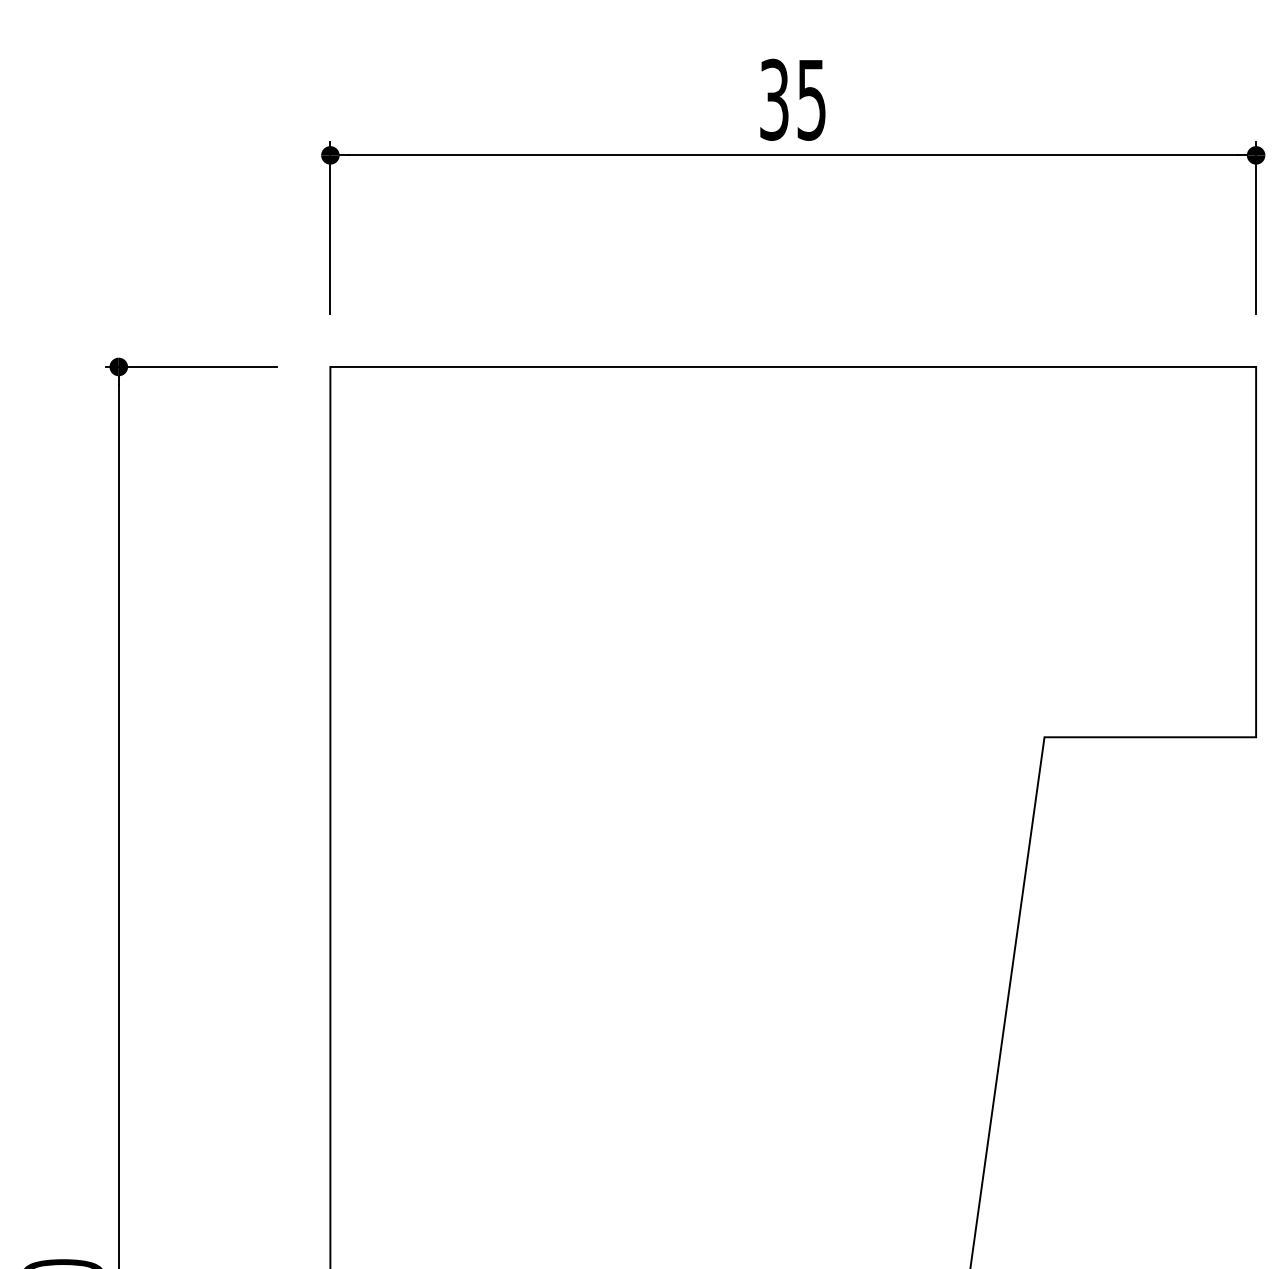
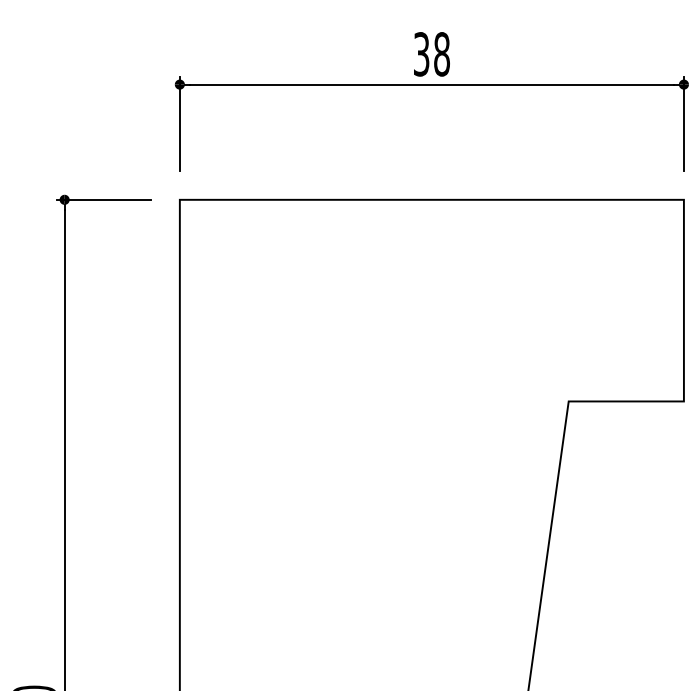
text: (810, 100) -> (441, 54), 35 -> 38

